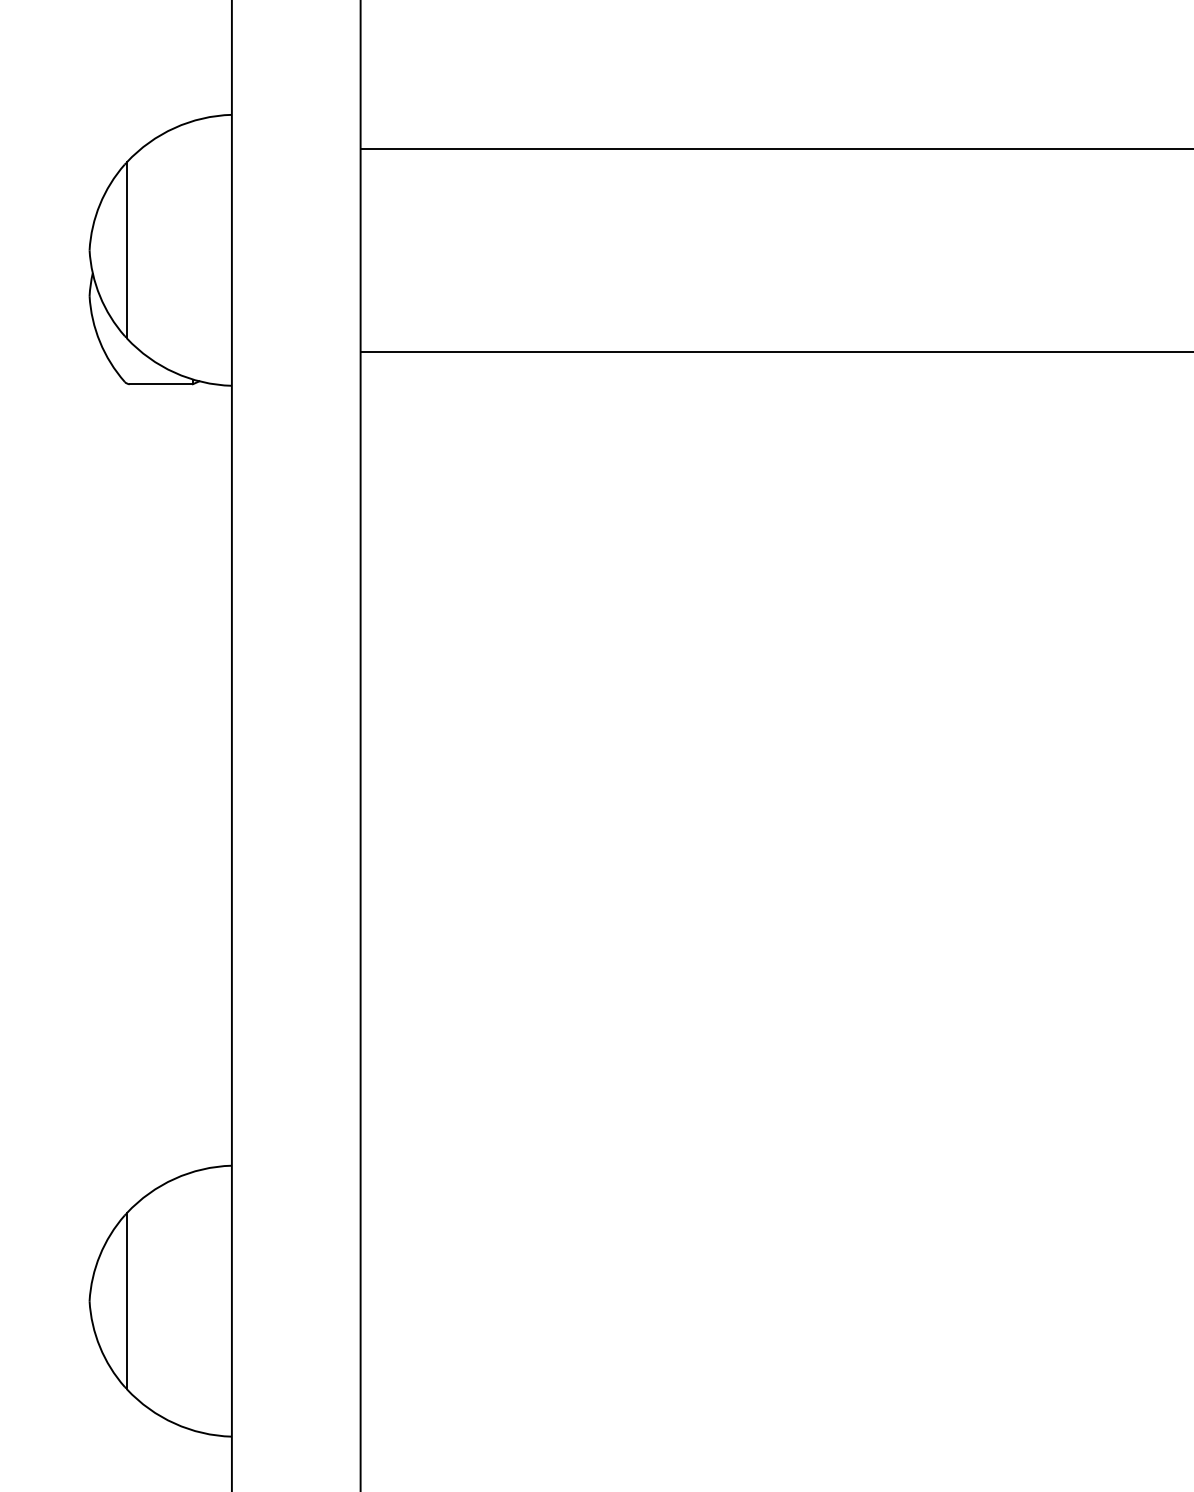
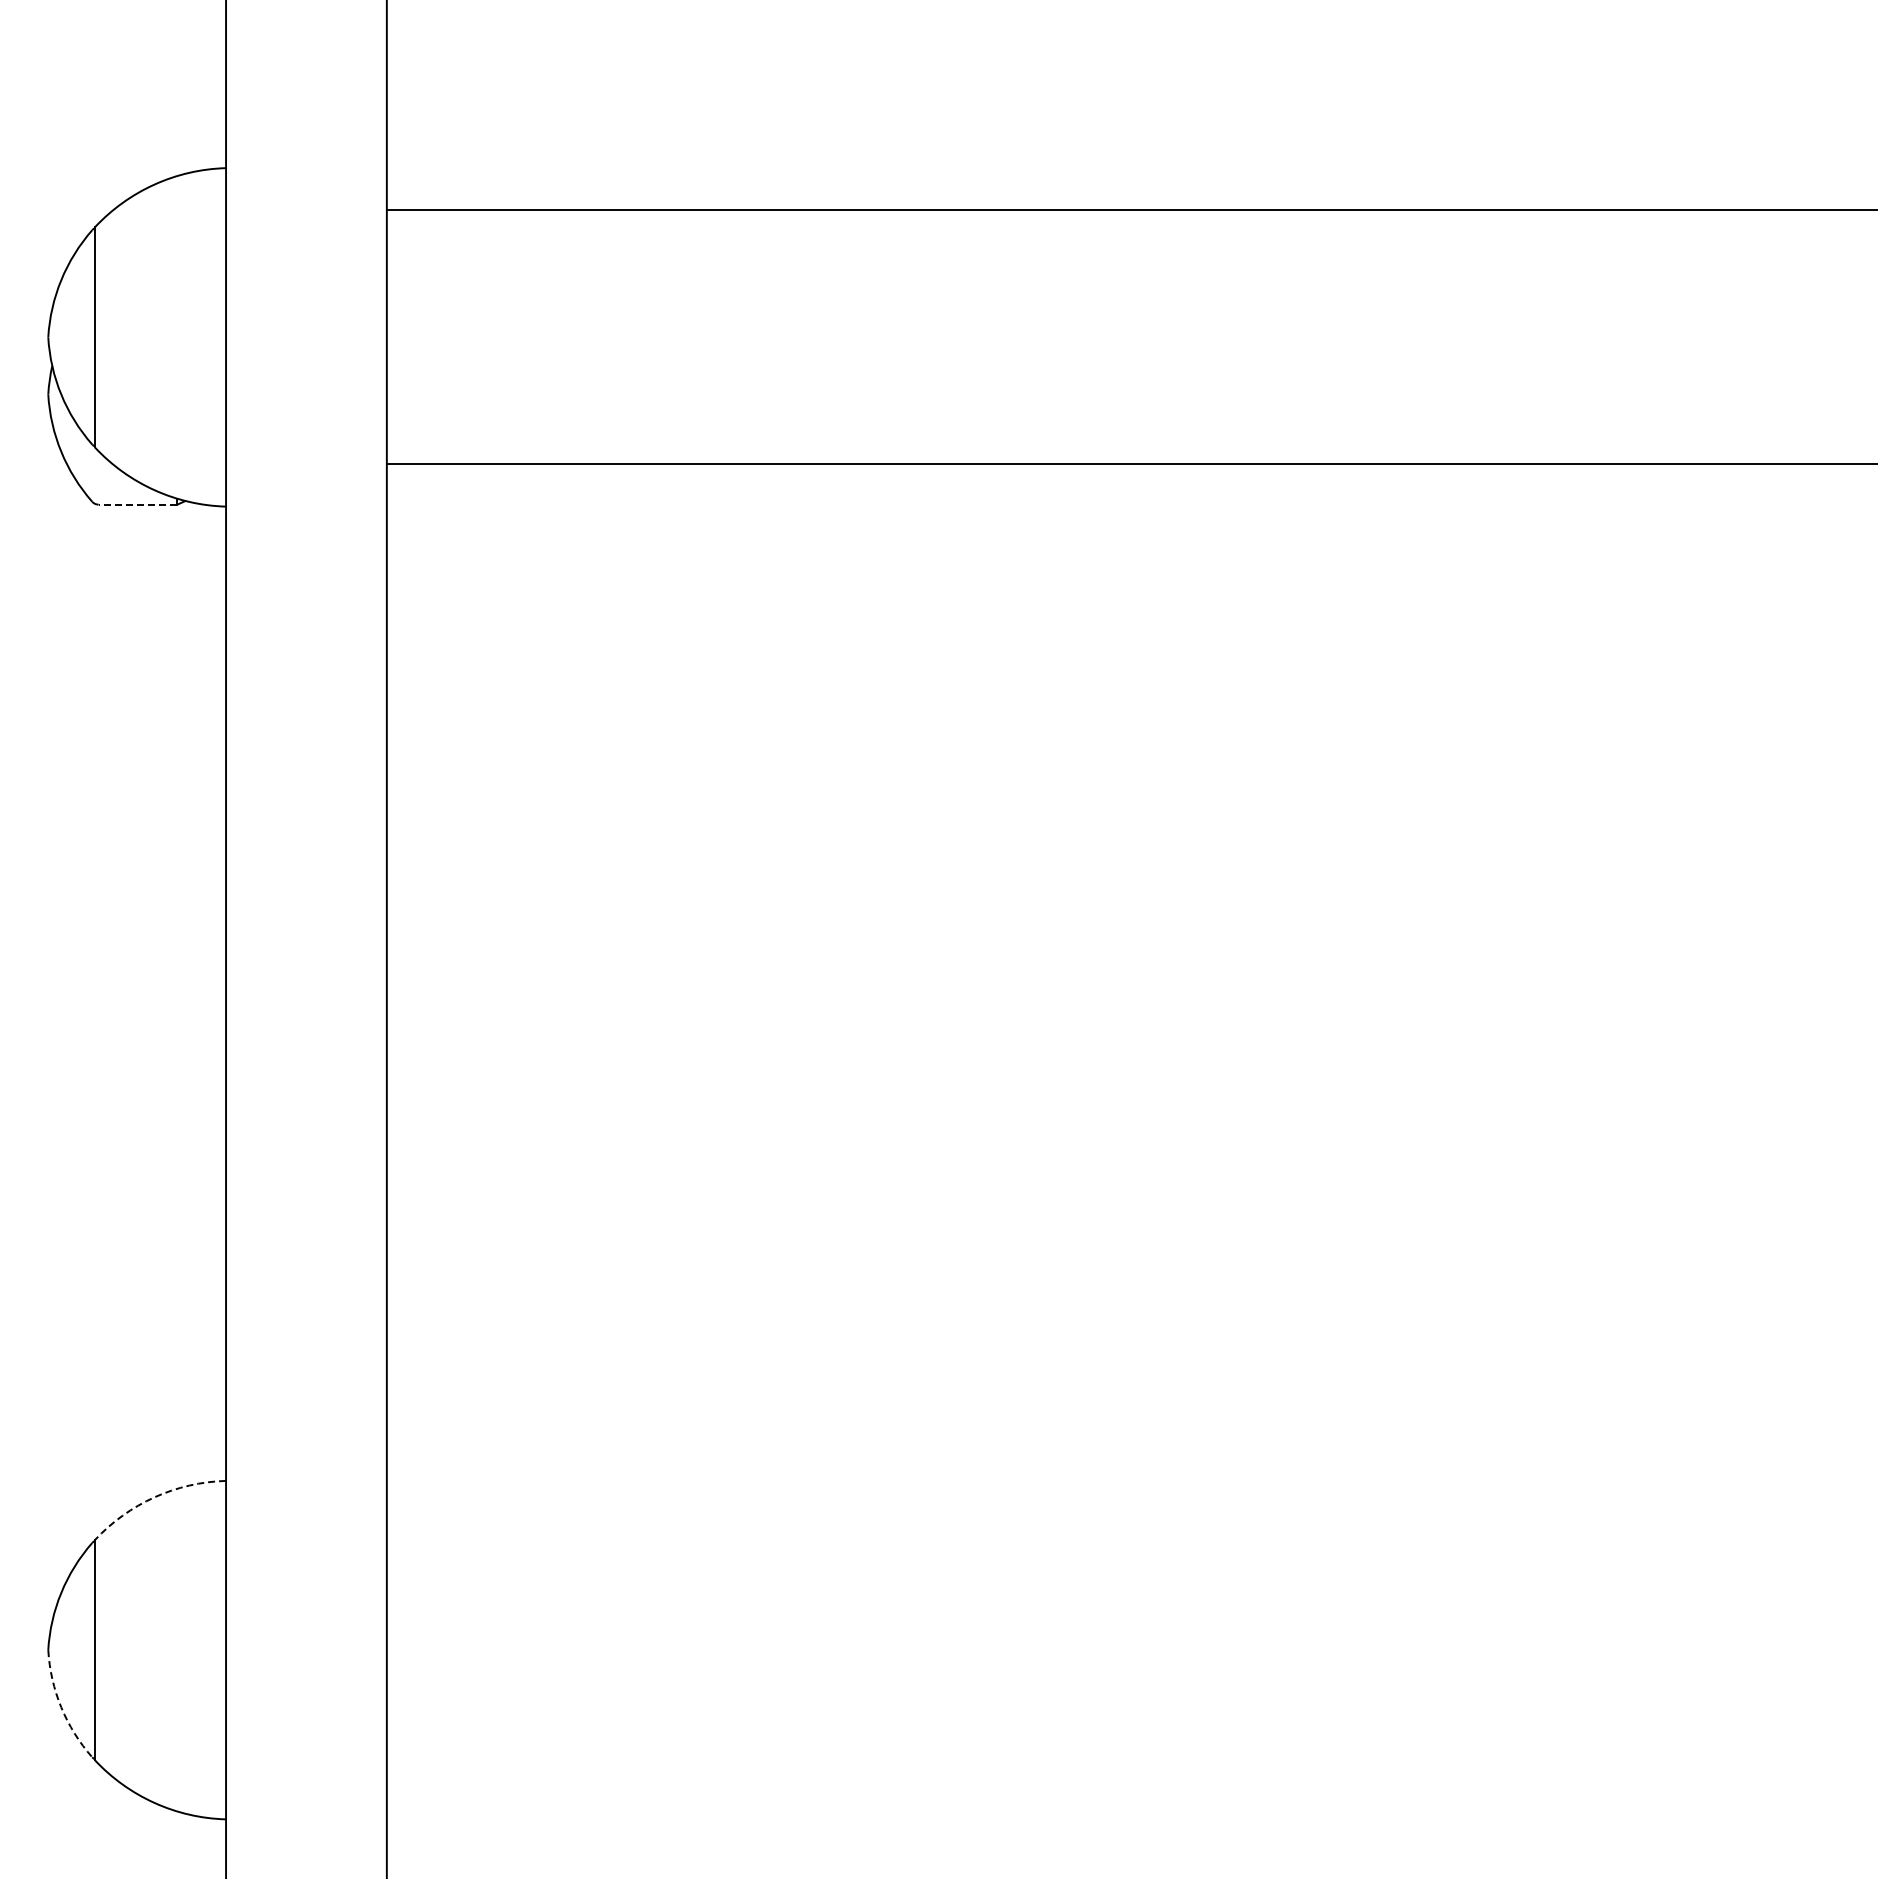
line: (161, 384) -> (137, 504), solid -> dashed
arc: (174, 1179) -> (154, 1497), solid -> dashed
arc: (100, 1347) -> (61, 1707), solid -> dashed

